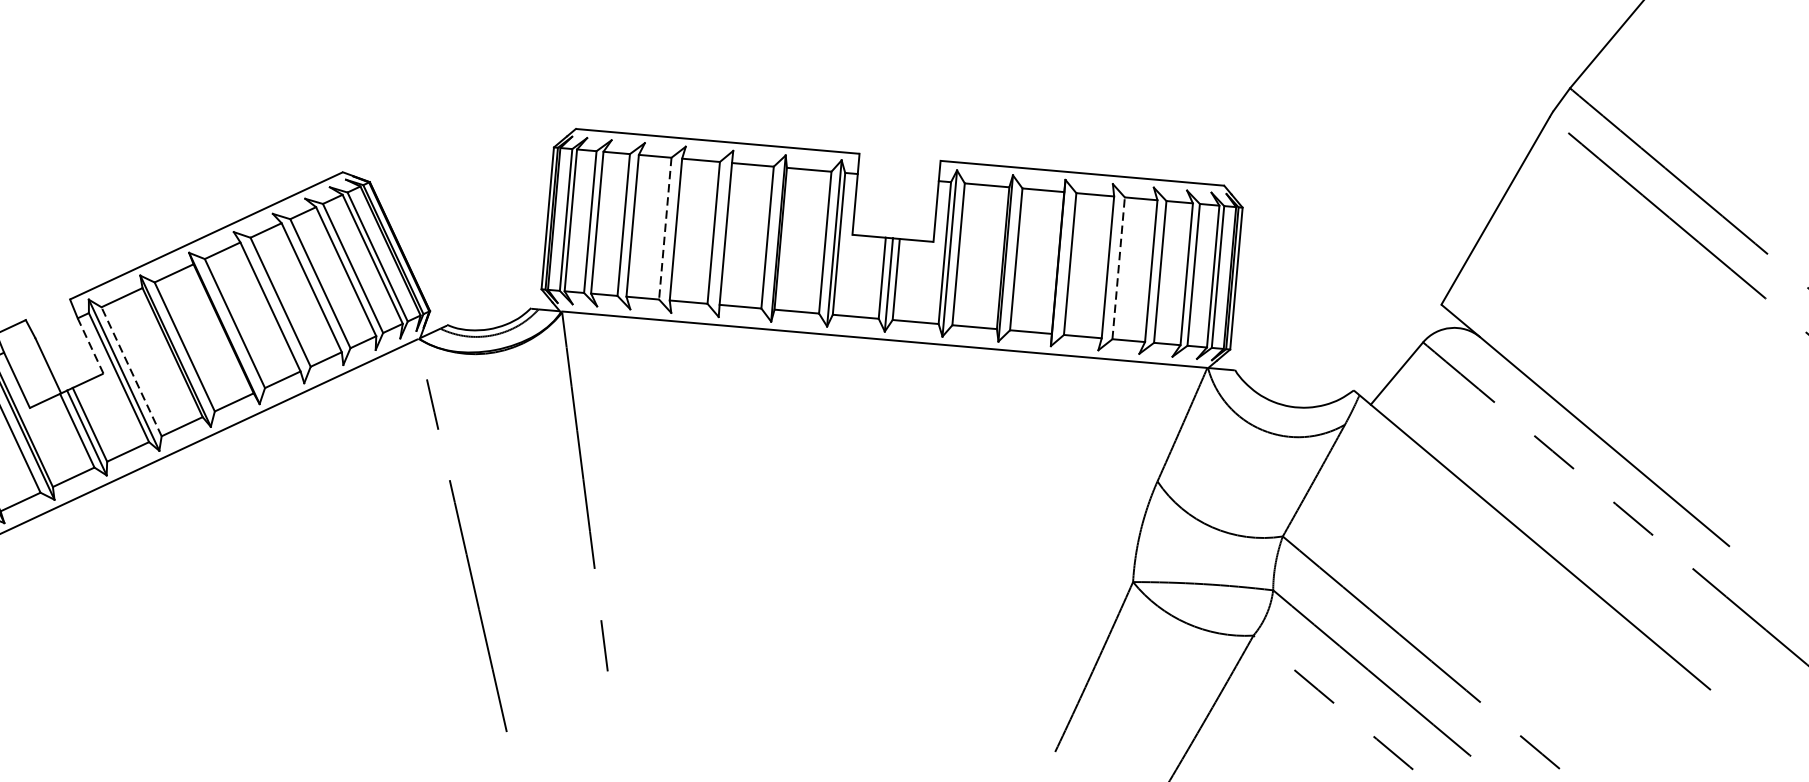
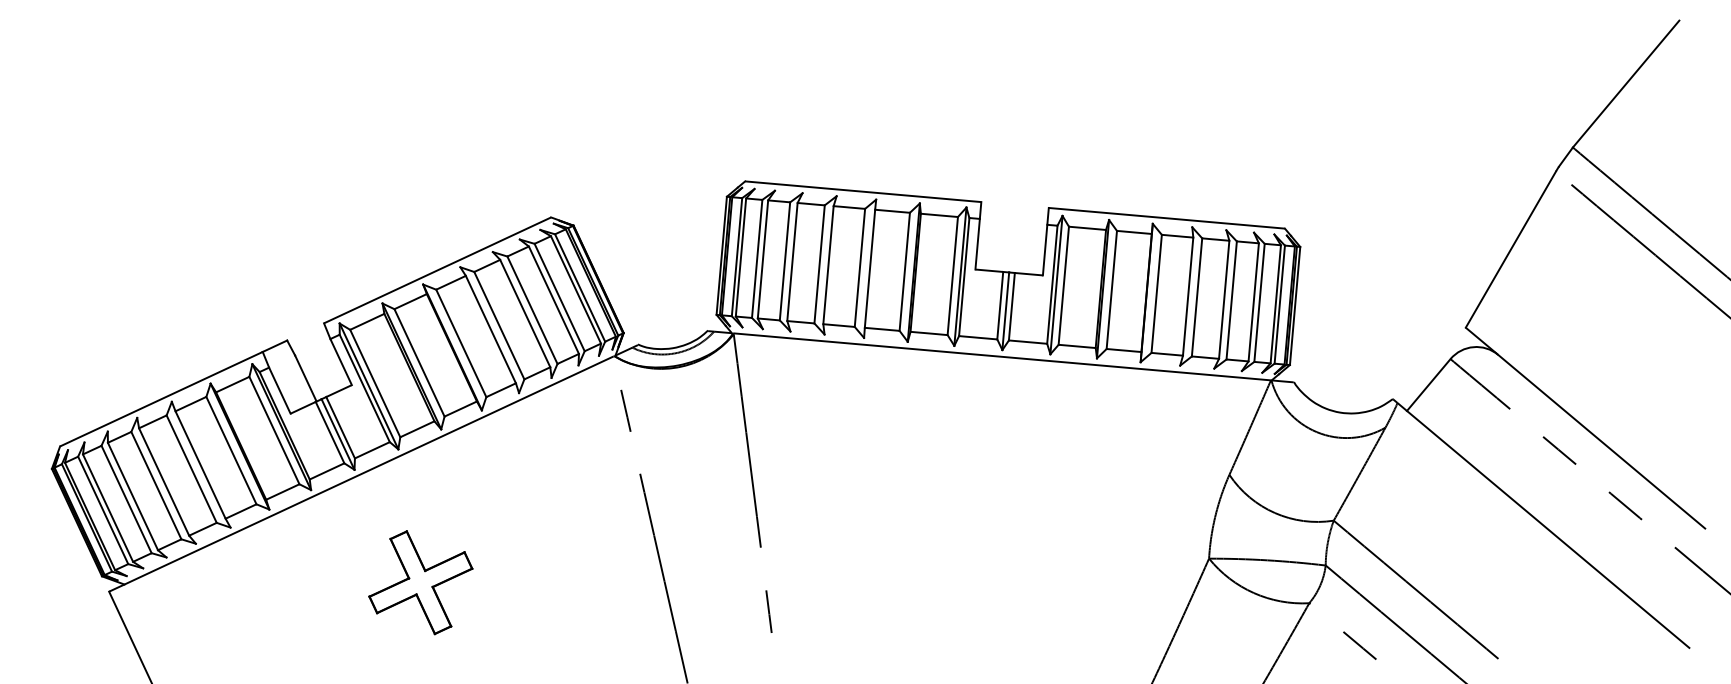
line: (665, 228) -> (819, 264), dashed -> solid
line: (1119, 267) -> (1197, 296), dashed -> solid
line: (89, 345) -> (340, 361), dashed -> solid
line: (131, 371) -> (375, 383), dashed -> solid
part: (185, 610) -> (420, 582), added

